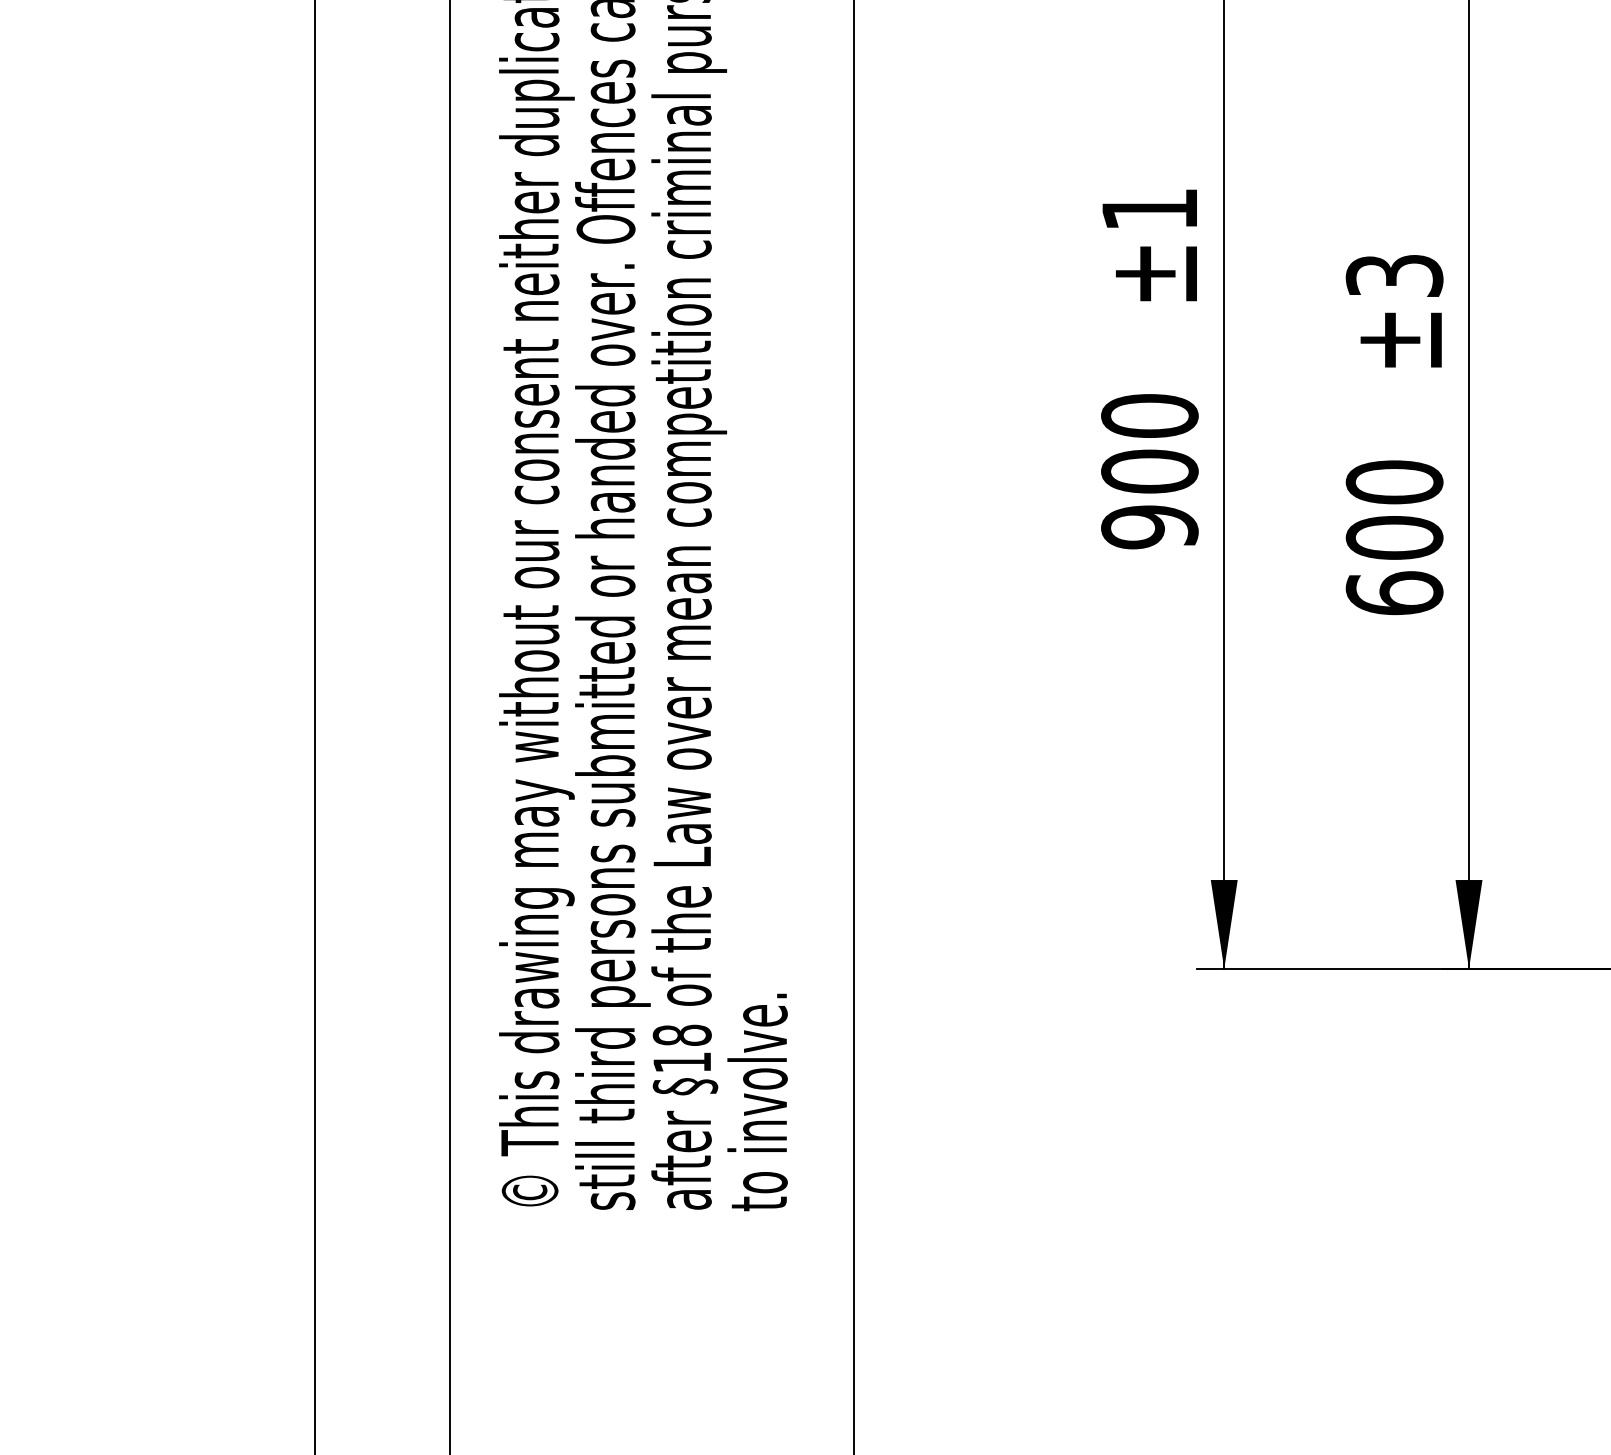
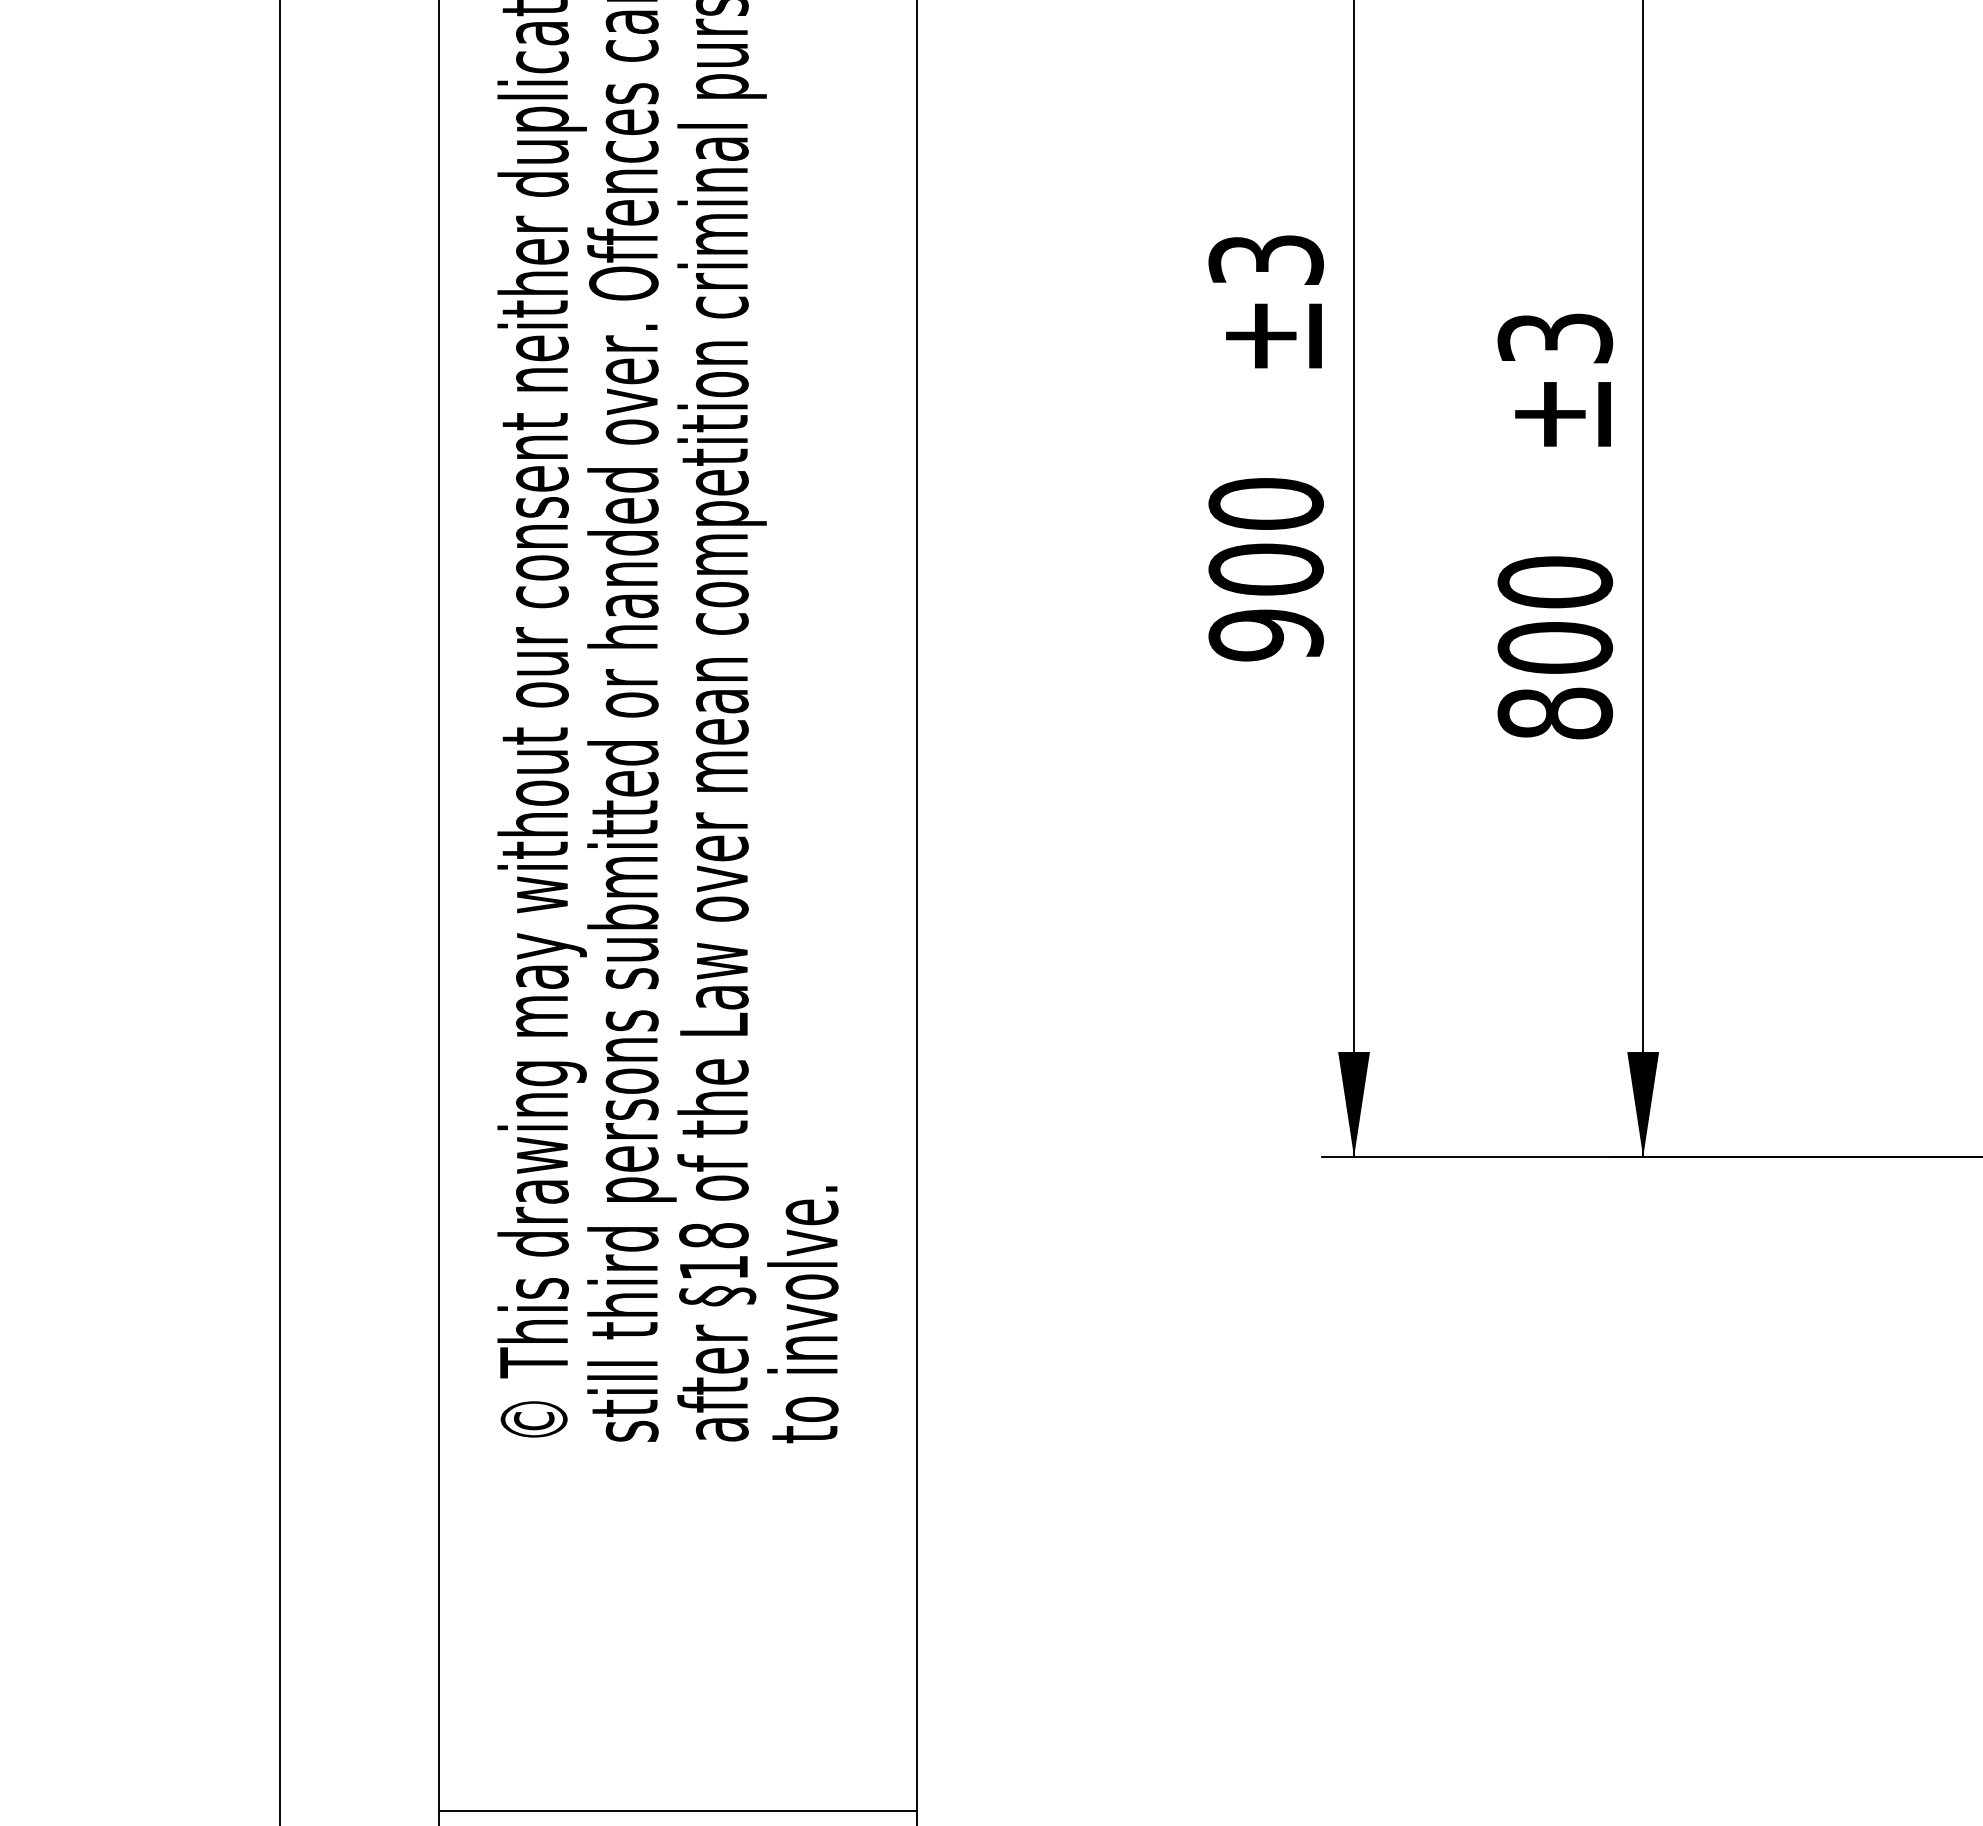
text: (1149, 209) -> (1265, 259), ±1 -> ±3
text: (1394, 593) -> (1555, 713), 600 -> 800

